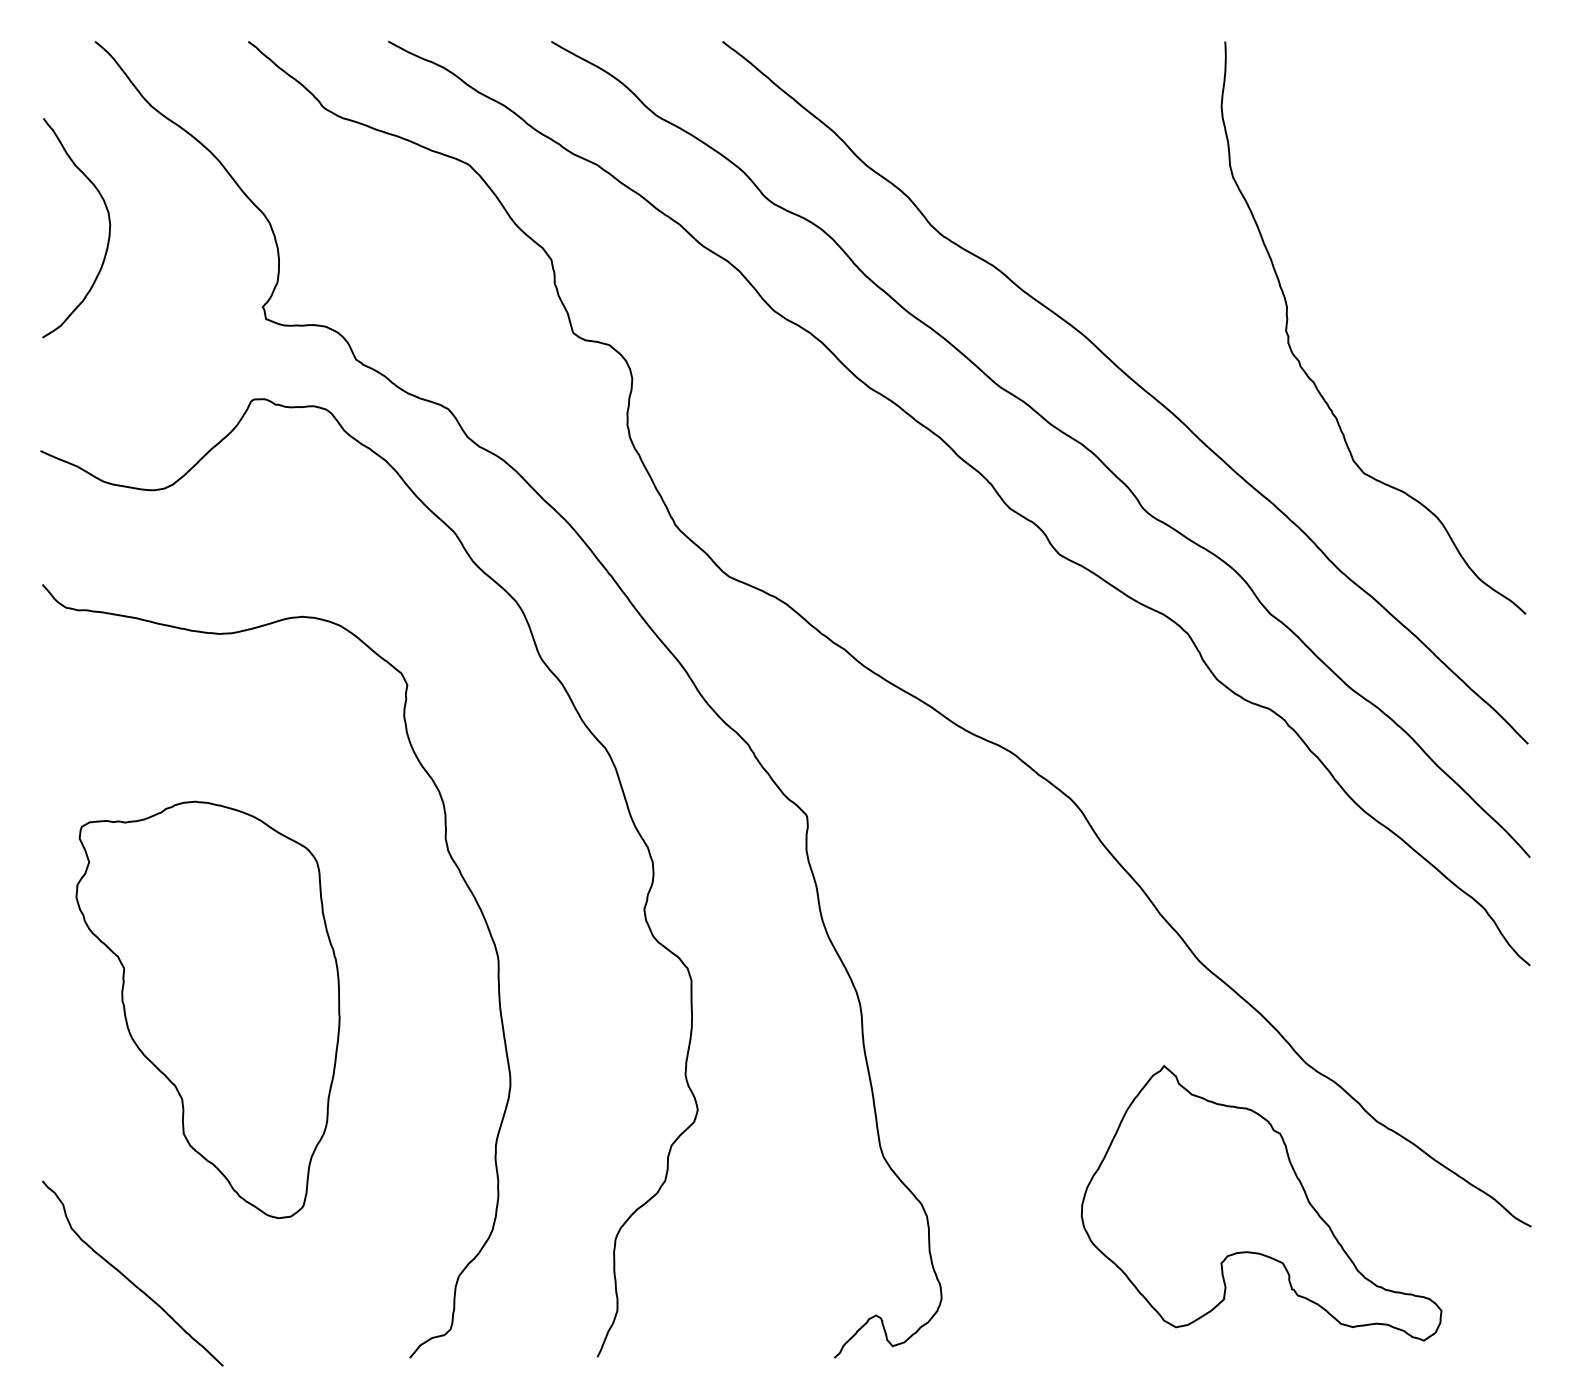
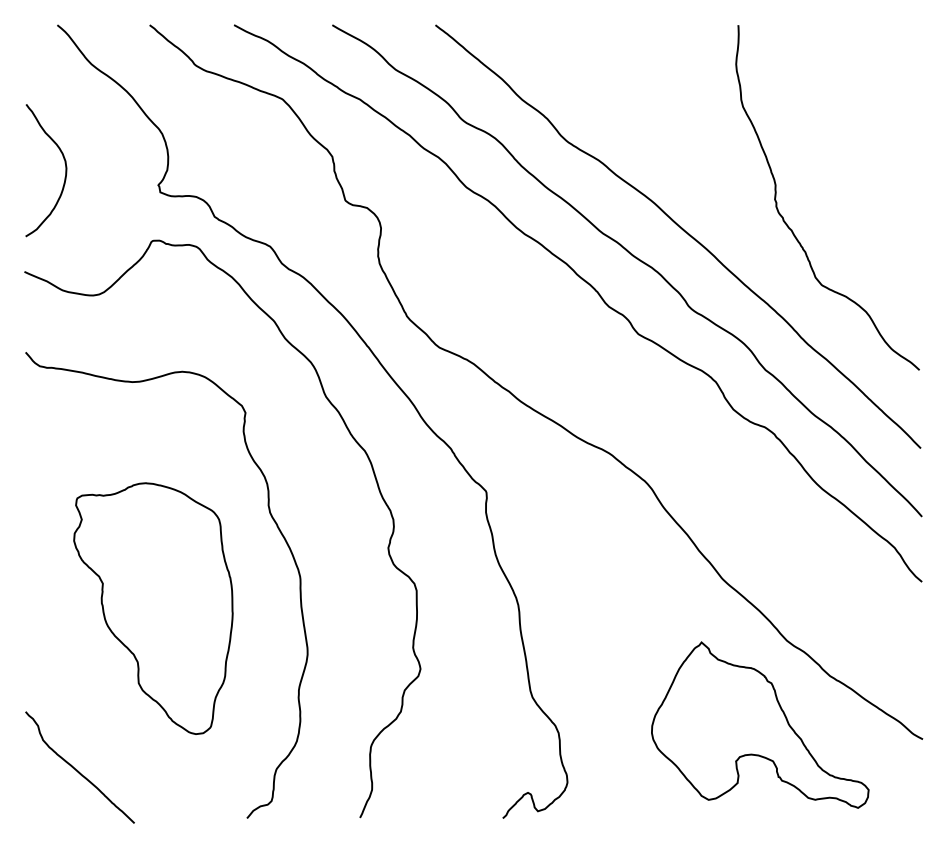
curve: (108, 228) -> (65, 170), moved
part: (208, 1009) -> (153, 608), moved

